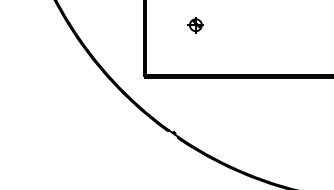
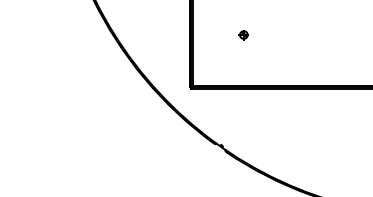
part: (195, 25) -> (243, 35), size x0.62

